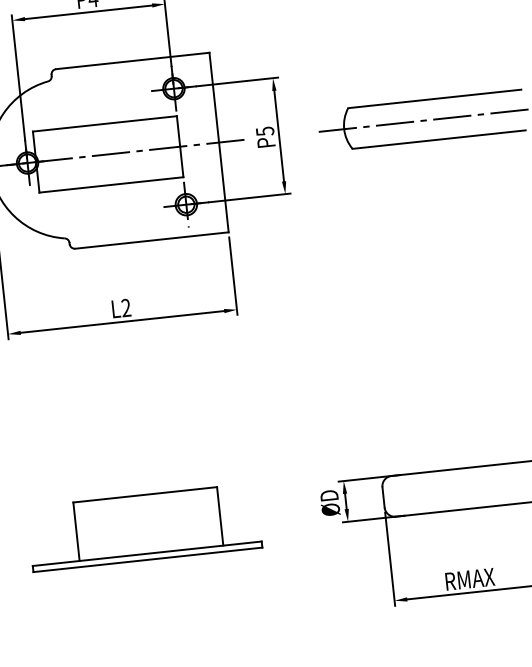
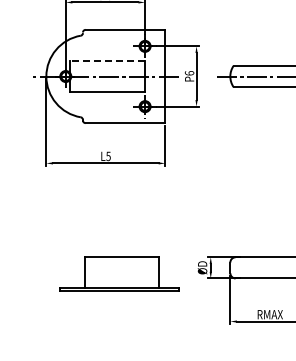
line: (104, 123) -> (107, 60), solid -> dashed
text: (264, 131) -> (189, 73), P5 -> P6
text: (126, 308) -> (108, 156), L2 -> L5
part: (143, 526) -> (119, 273), moved

